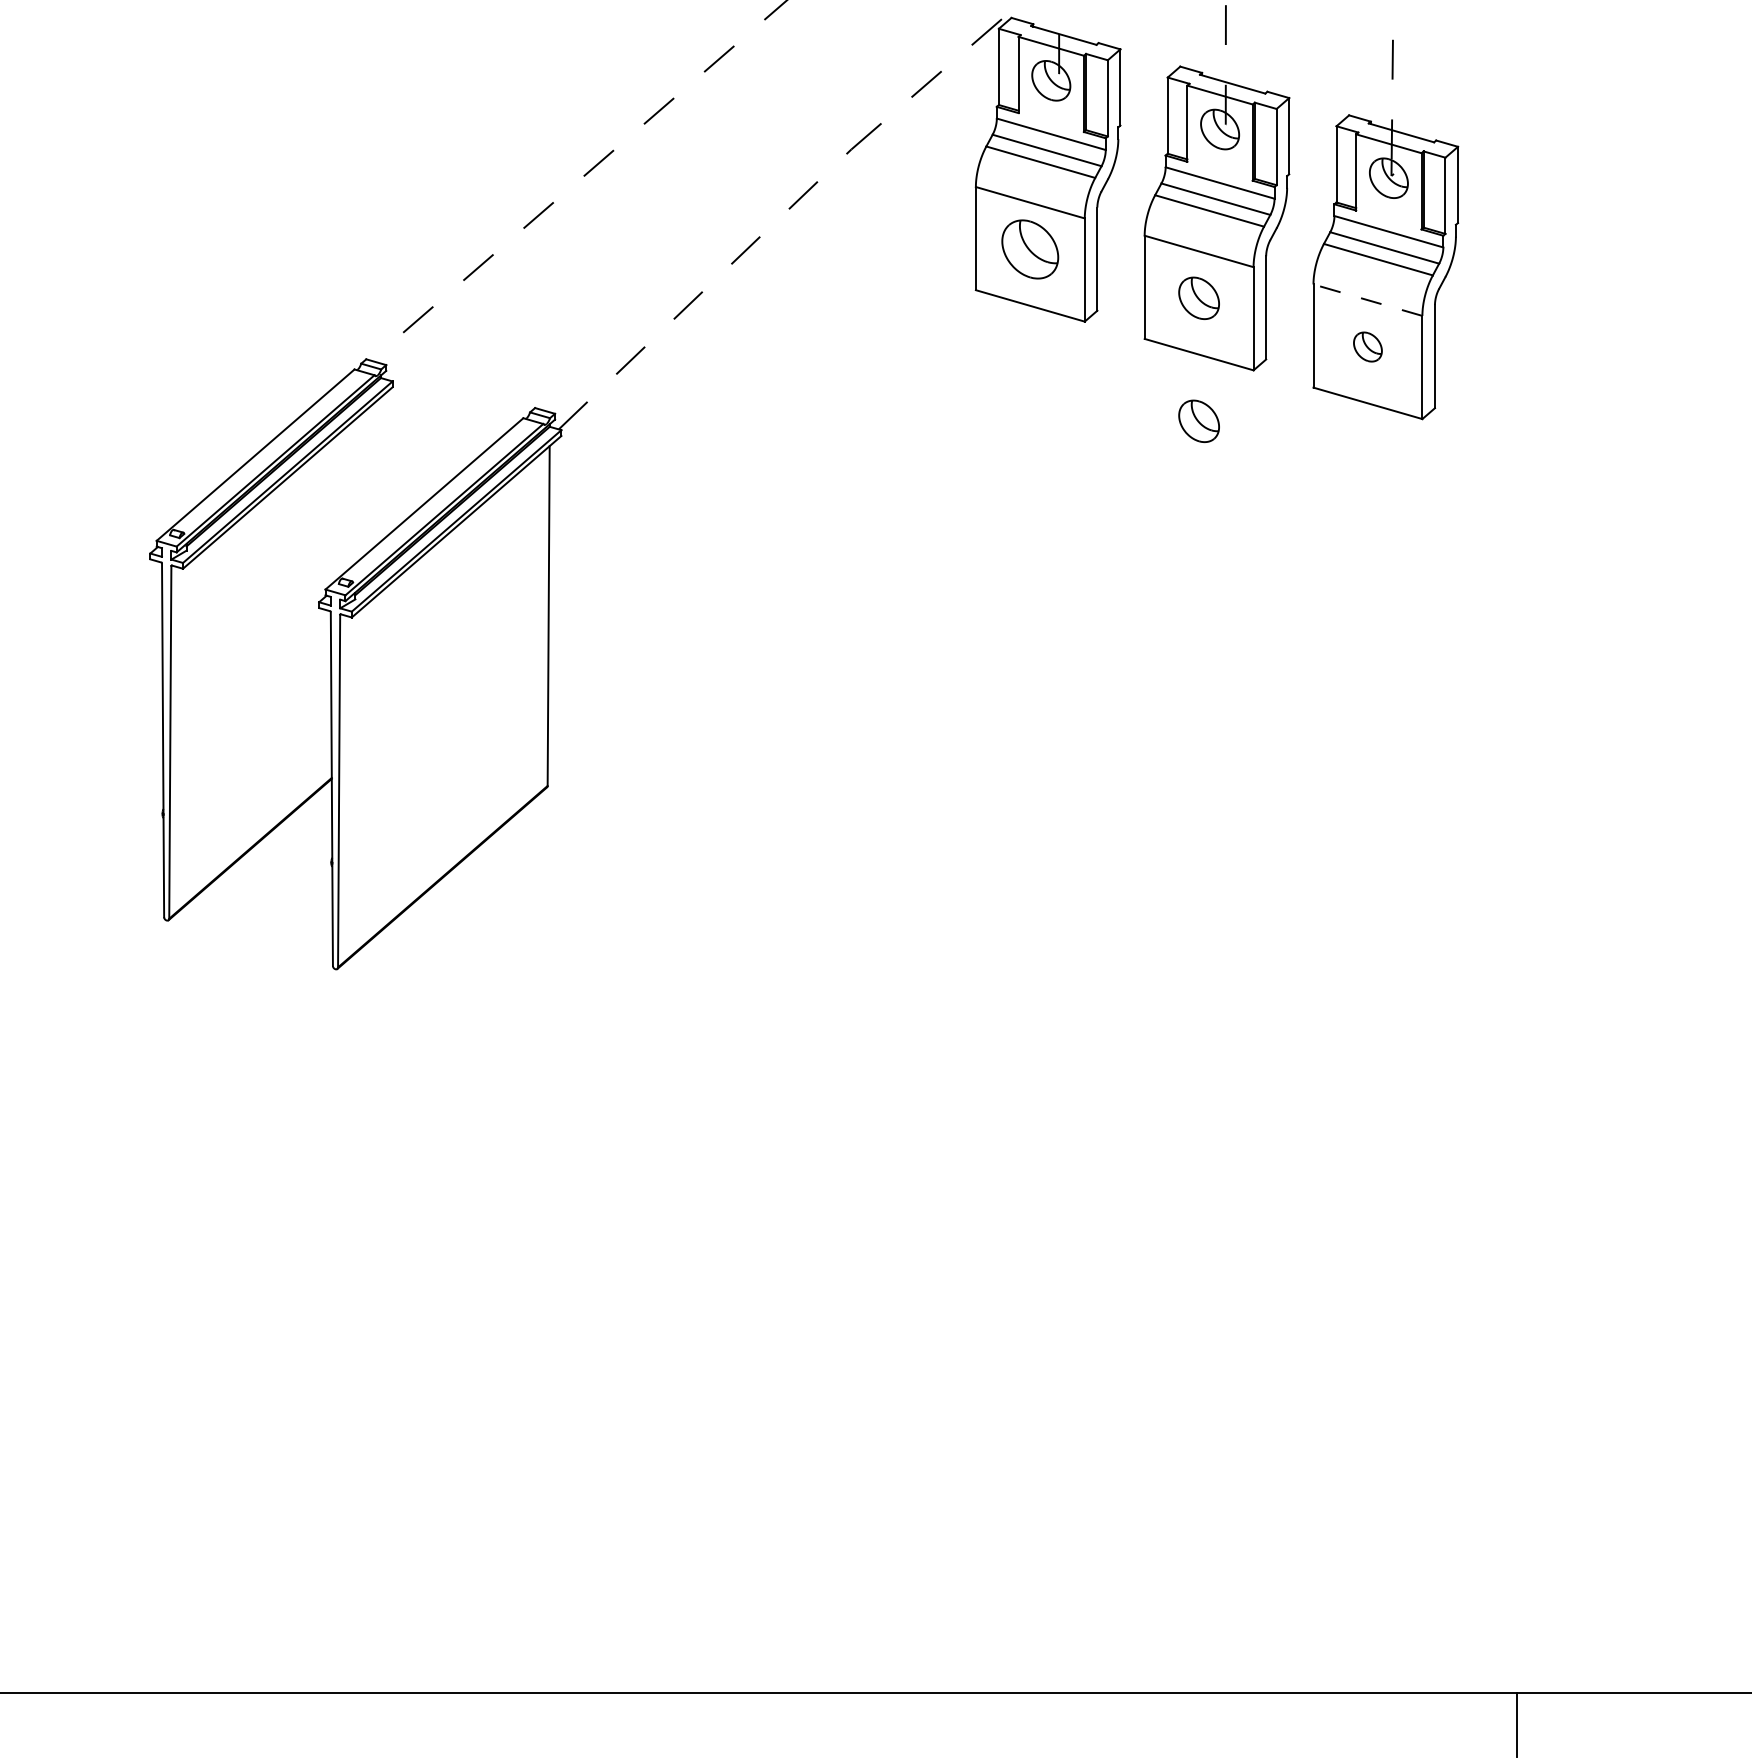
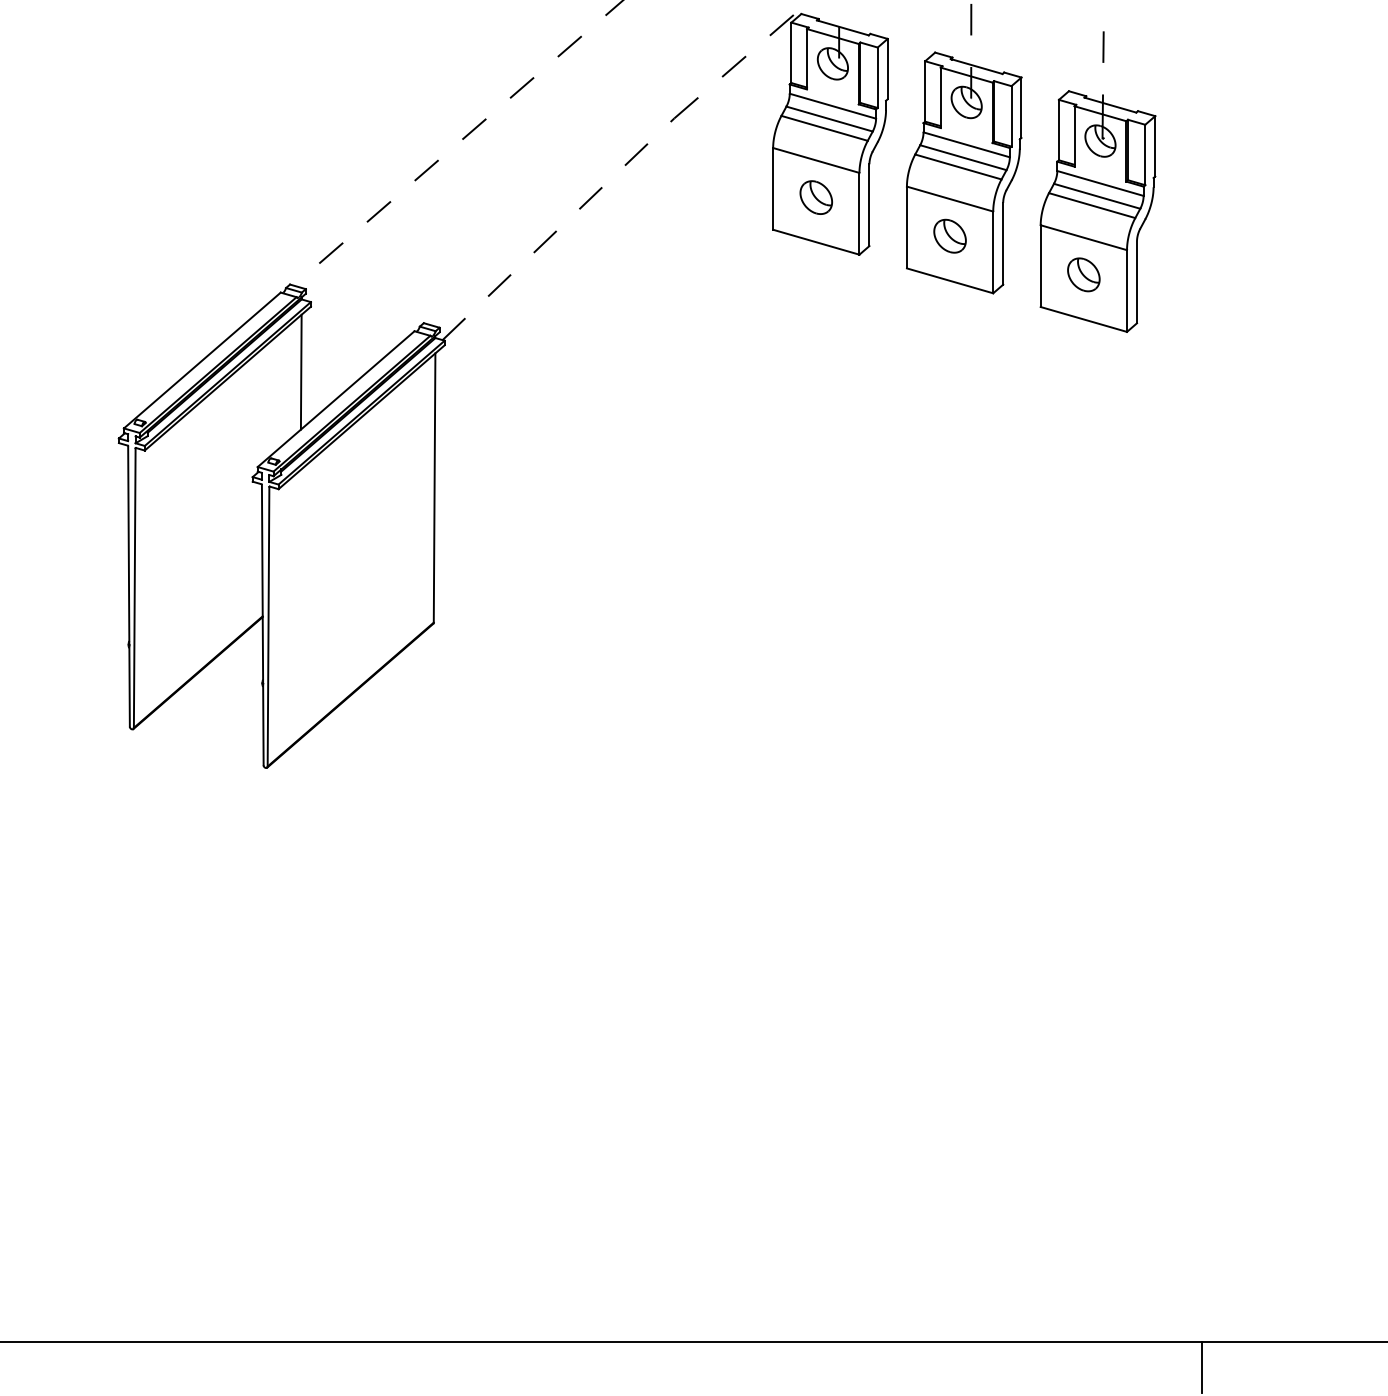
part: (1030, 249) -> (816, 197), size x0.71
line: (1367, 300) -> (1083, 237), dashed -> solid
part: (1367, 346) -> (1083, 274), size x1.43
part: (1198, 420) -> (949, 333), removed
line: (380, 469) -> (301, 371), added

